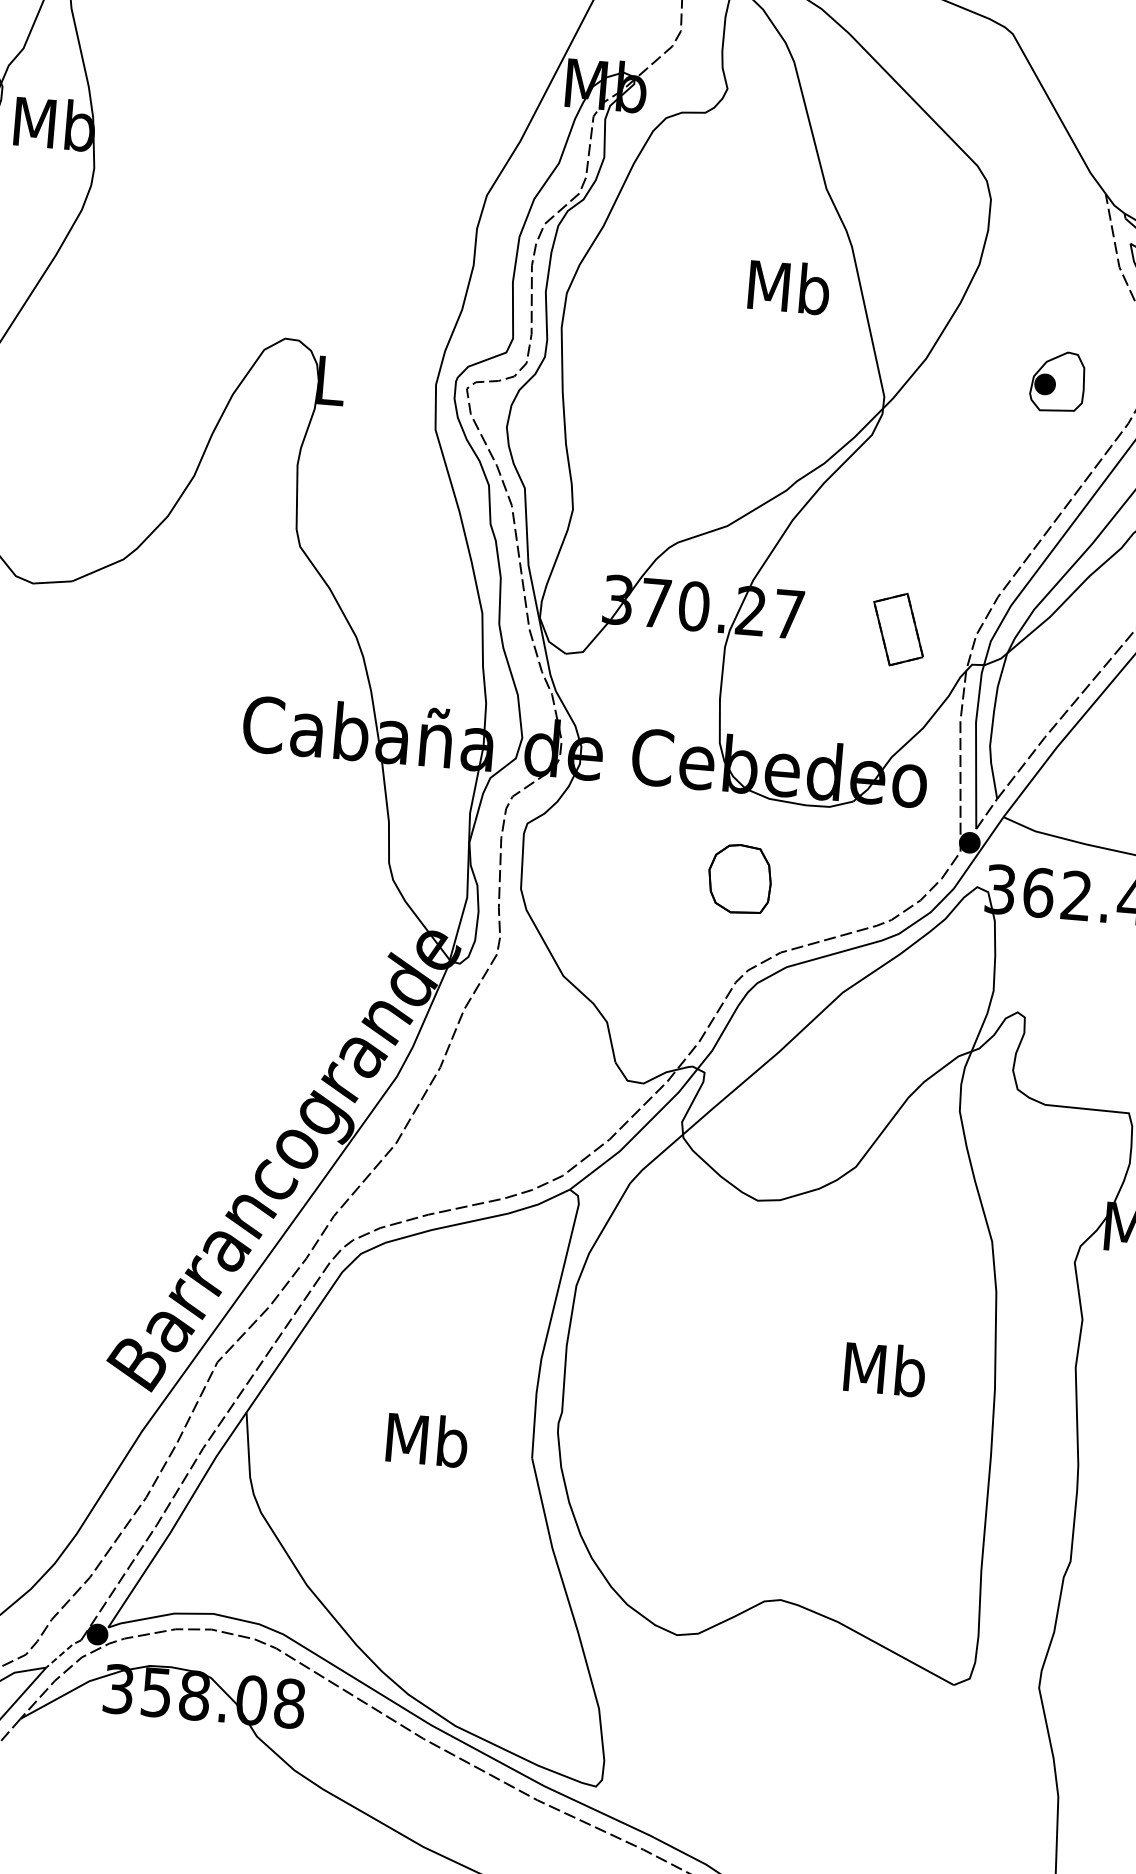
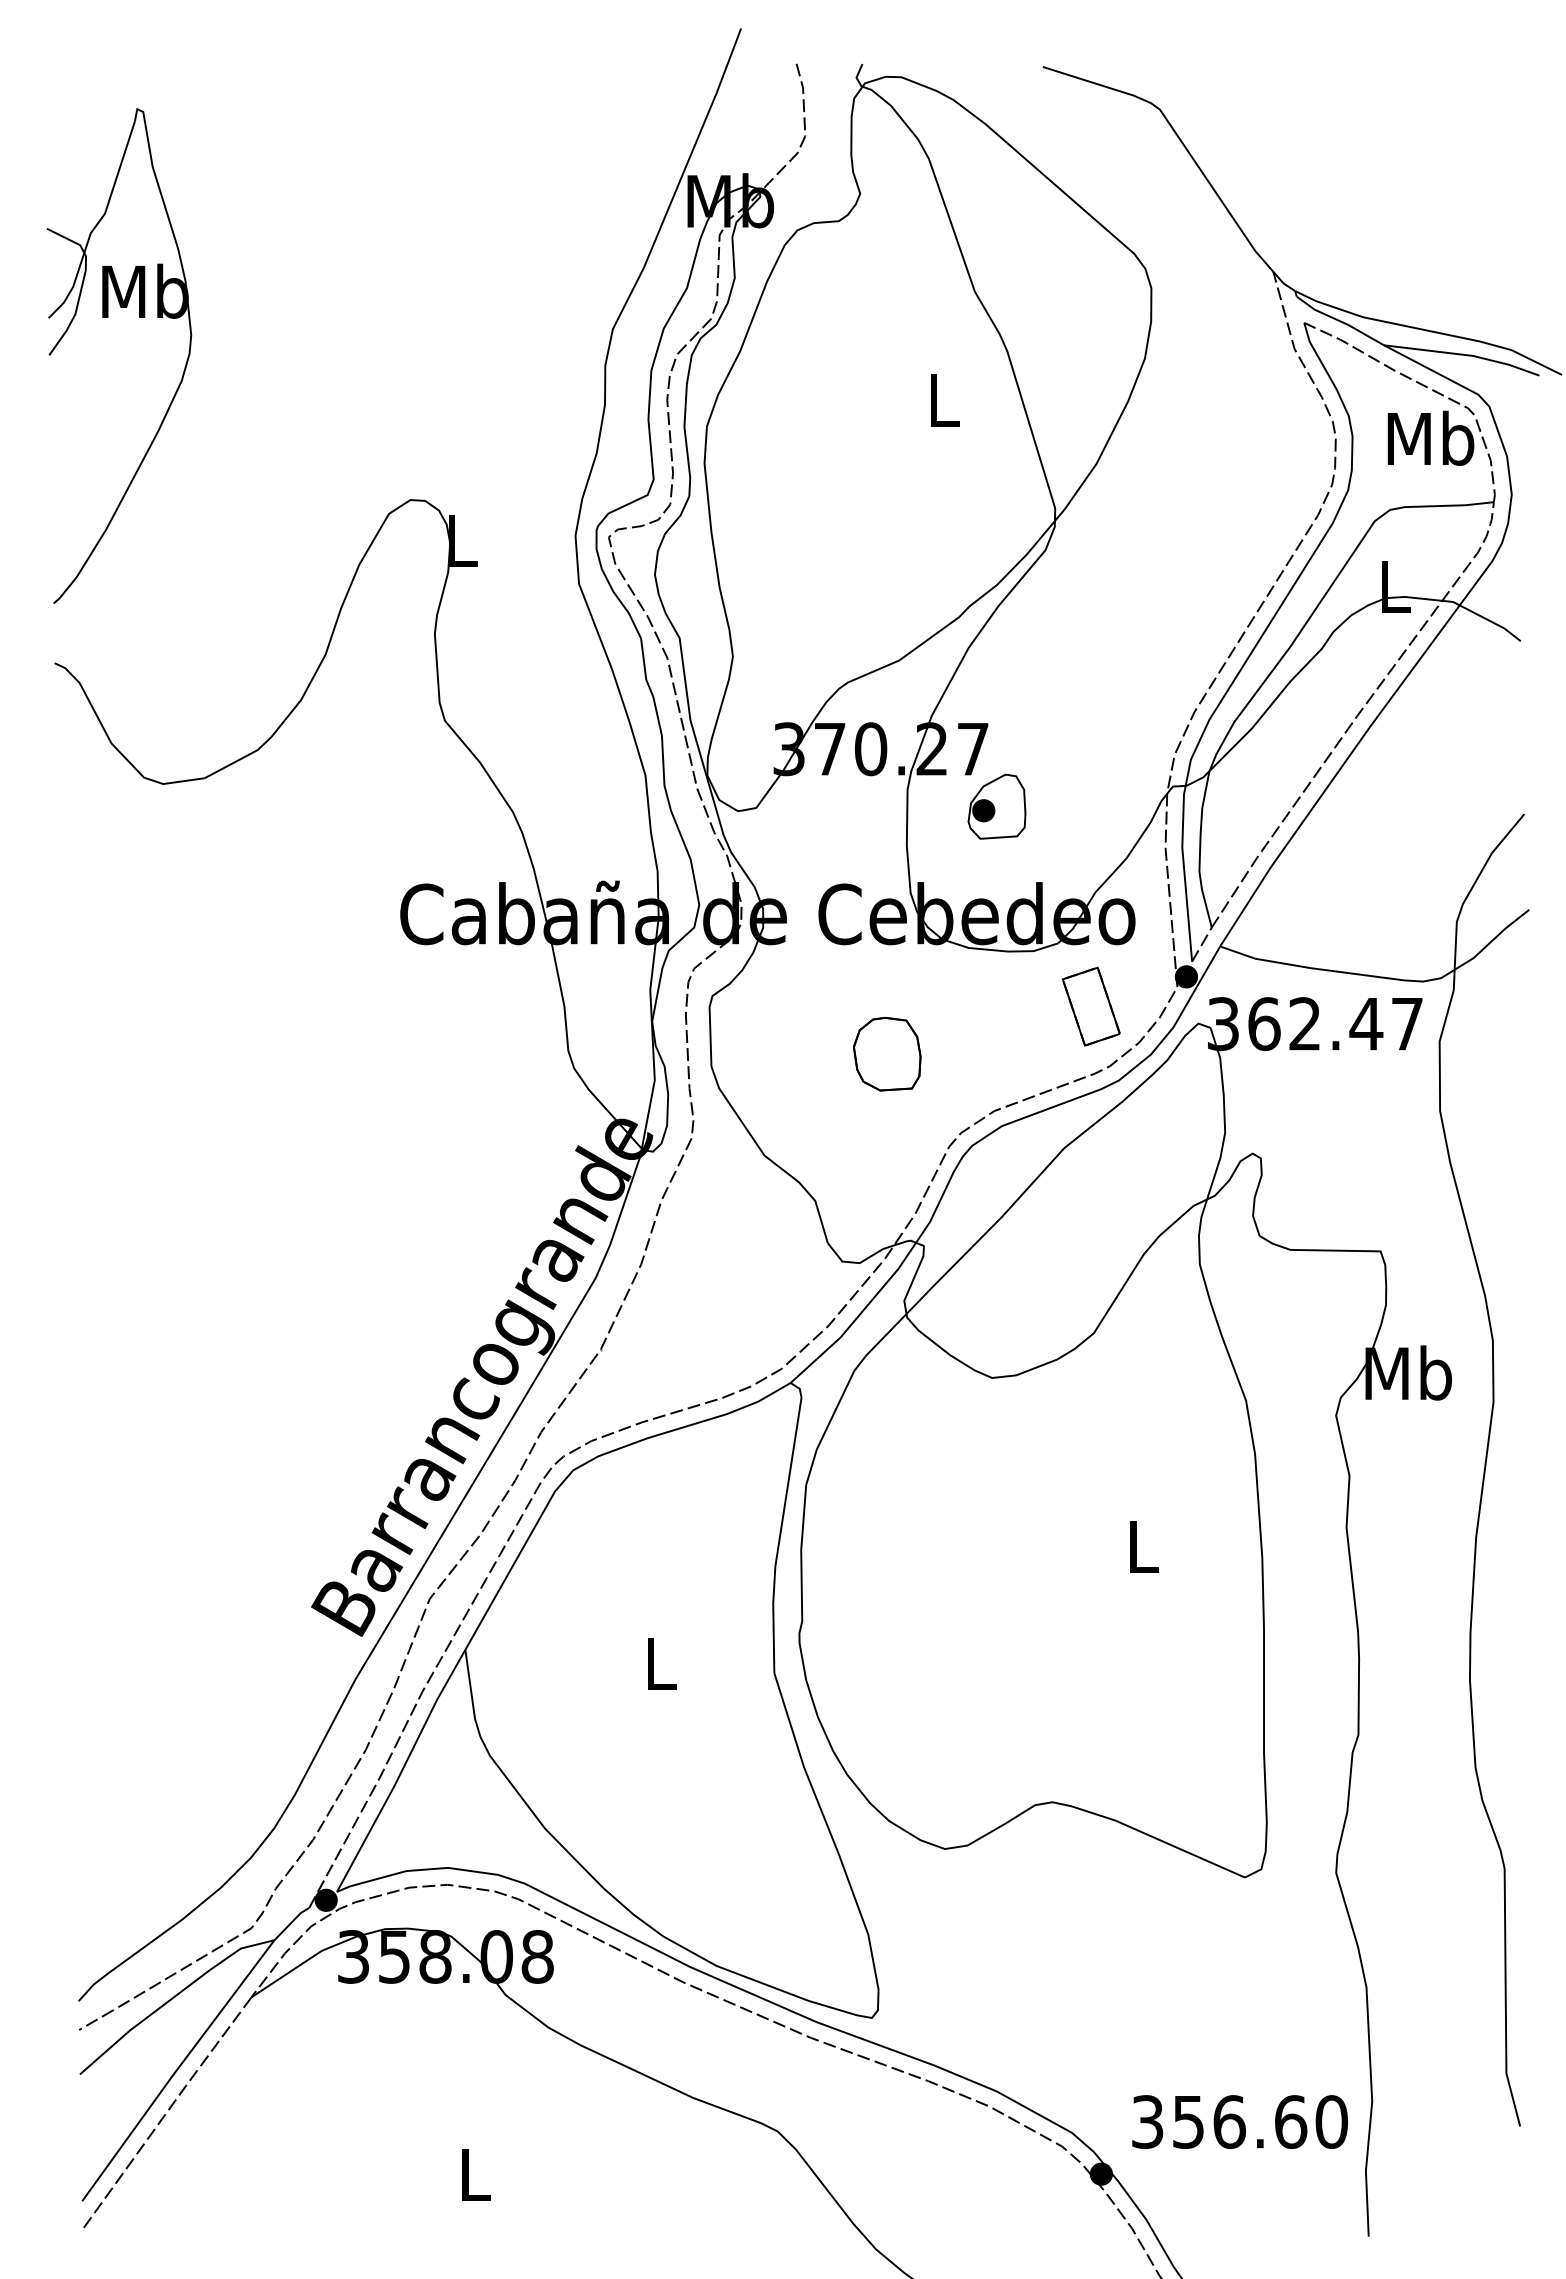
text: (788, 286) -> (943, 399), Mb -> L
part: (1057, 381) -> (996, 806), moved
part: (897, 629) -> (1090, 1006), moved
part: (740, 878) -> (887, 1053), moved
text: (885, 1369) -> (1143, 1546), Mb -> L
text: (427, 1439) -> (660, 1662), Mb -> L
line: (63, 1653) -> (291, 1923), dashed -> solid

